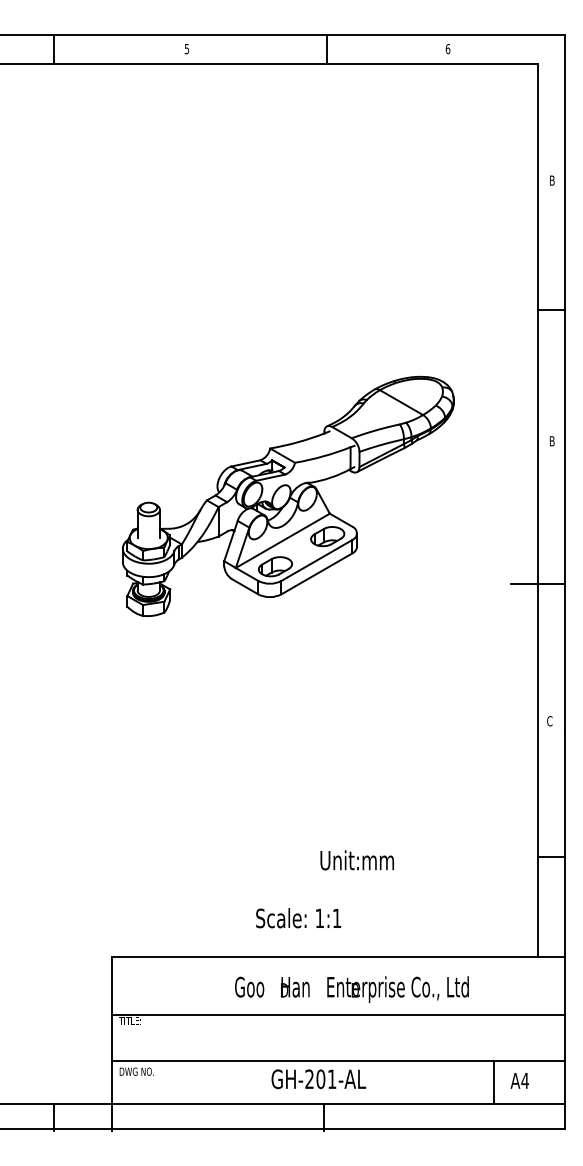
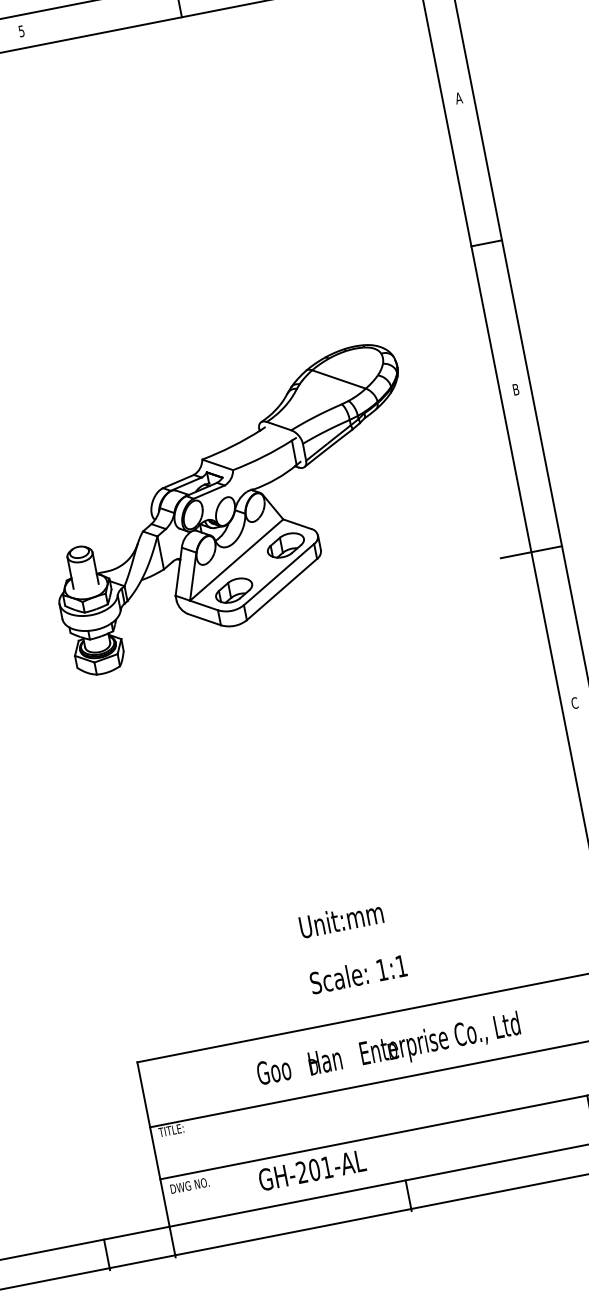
text: (552, 180) -> (459, 98), B -> A
text: (356, 860) -> (340, 920), moved
text: (298, 918) -> (358, 974), moved
text: (351, 989) -> (388, 1051), moved
text: (318, 1079) -> (311, 1170), moved

